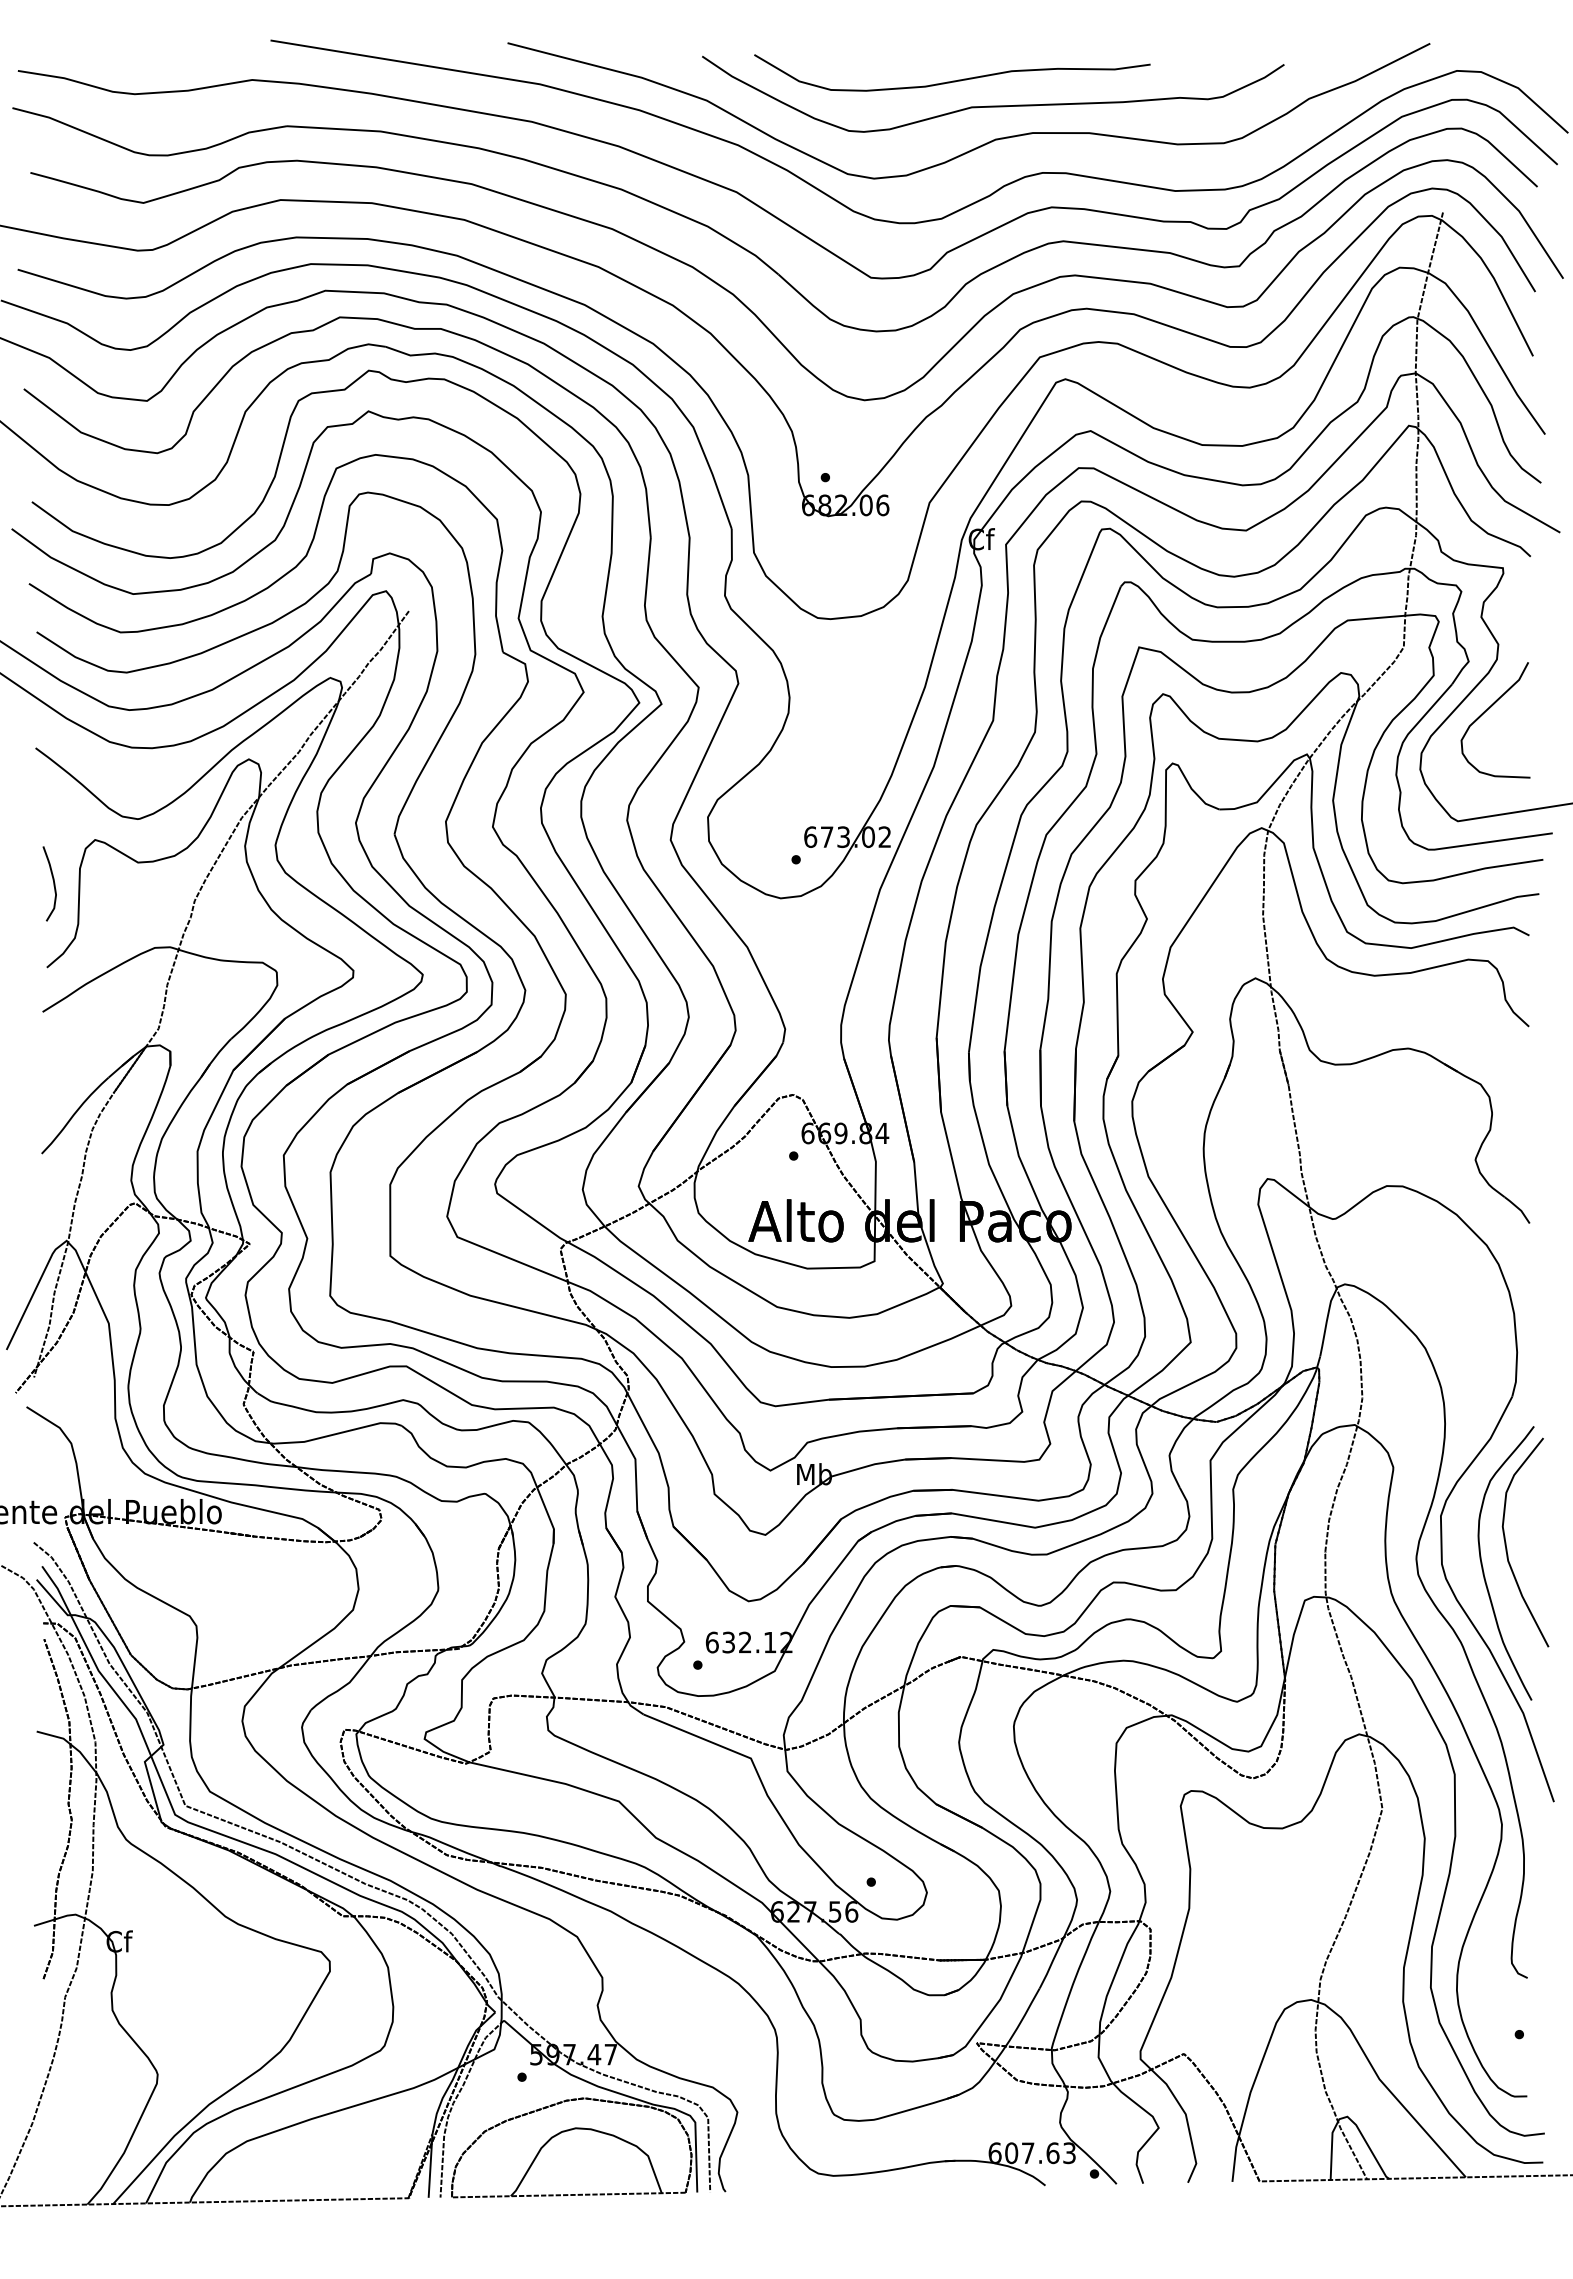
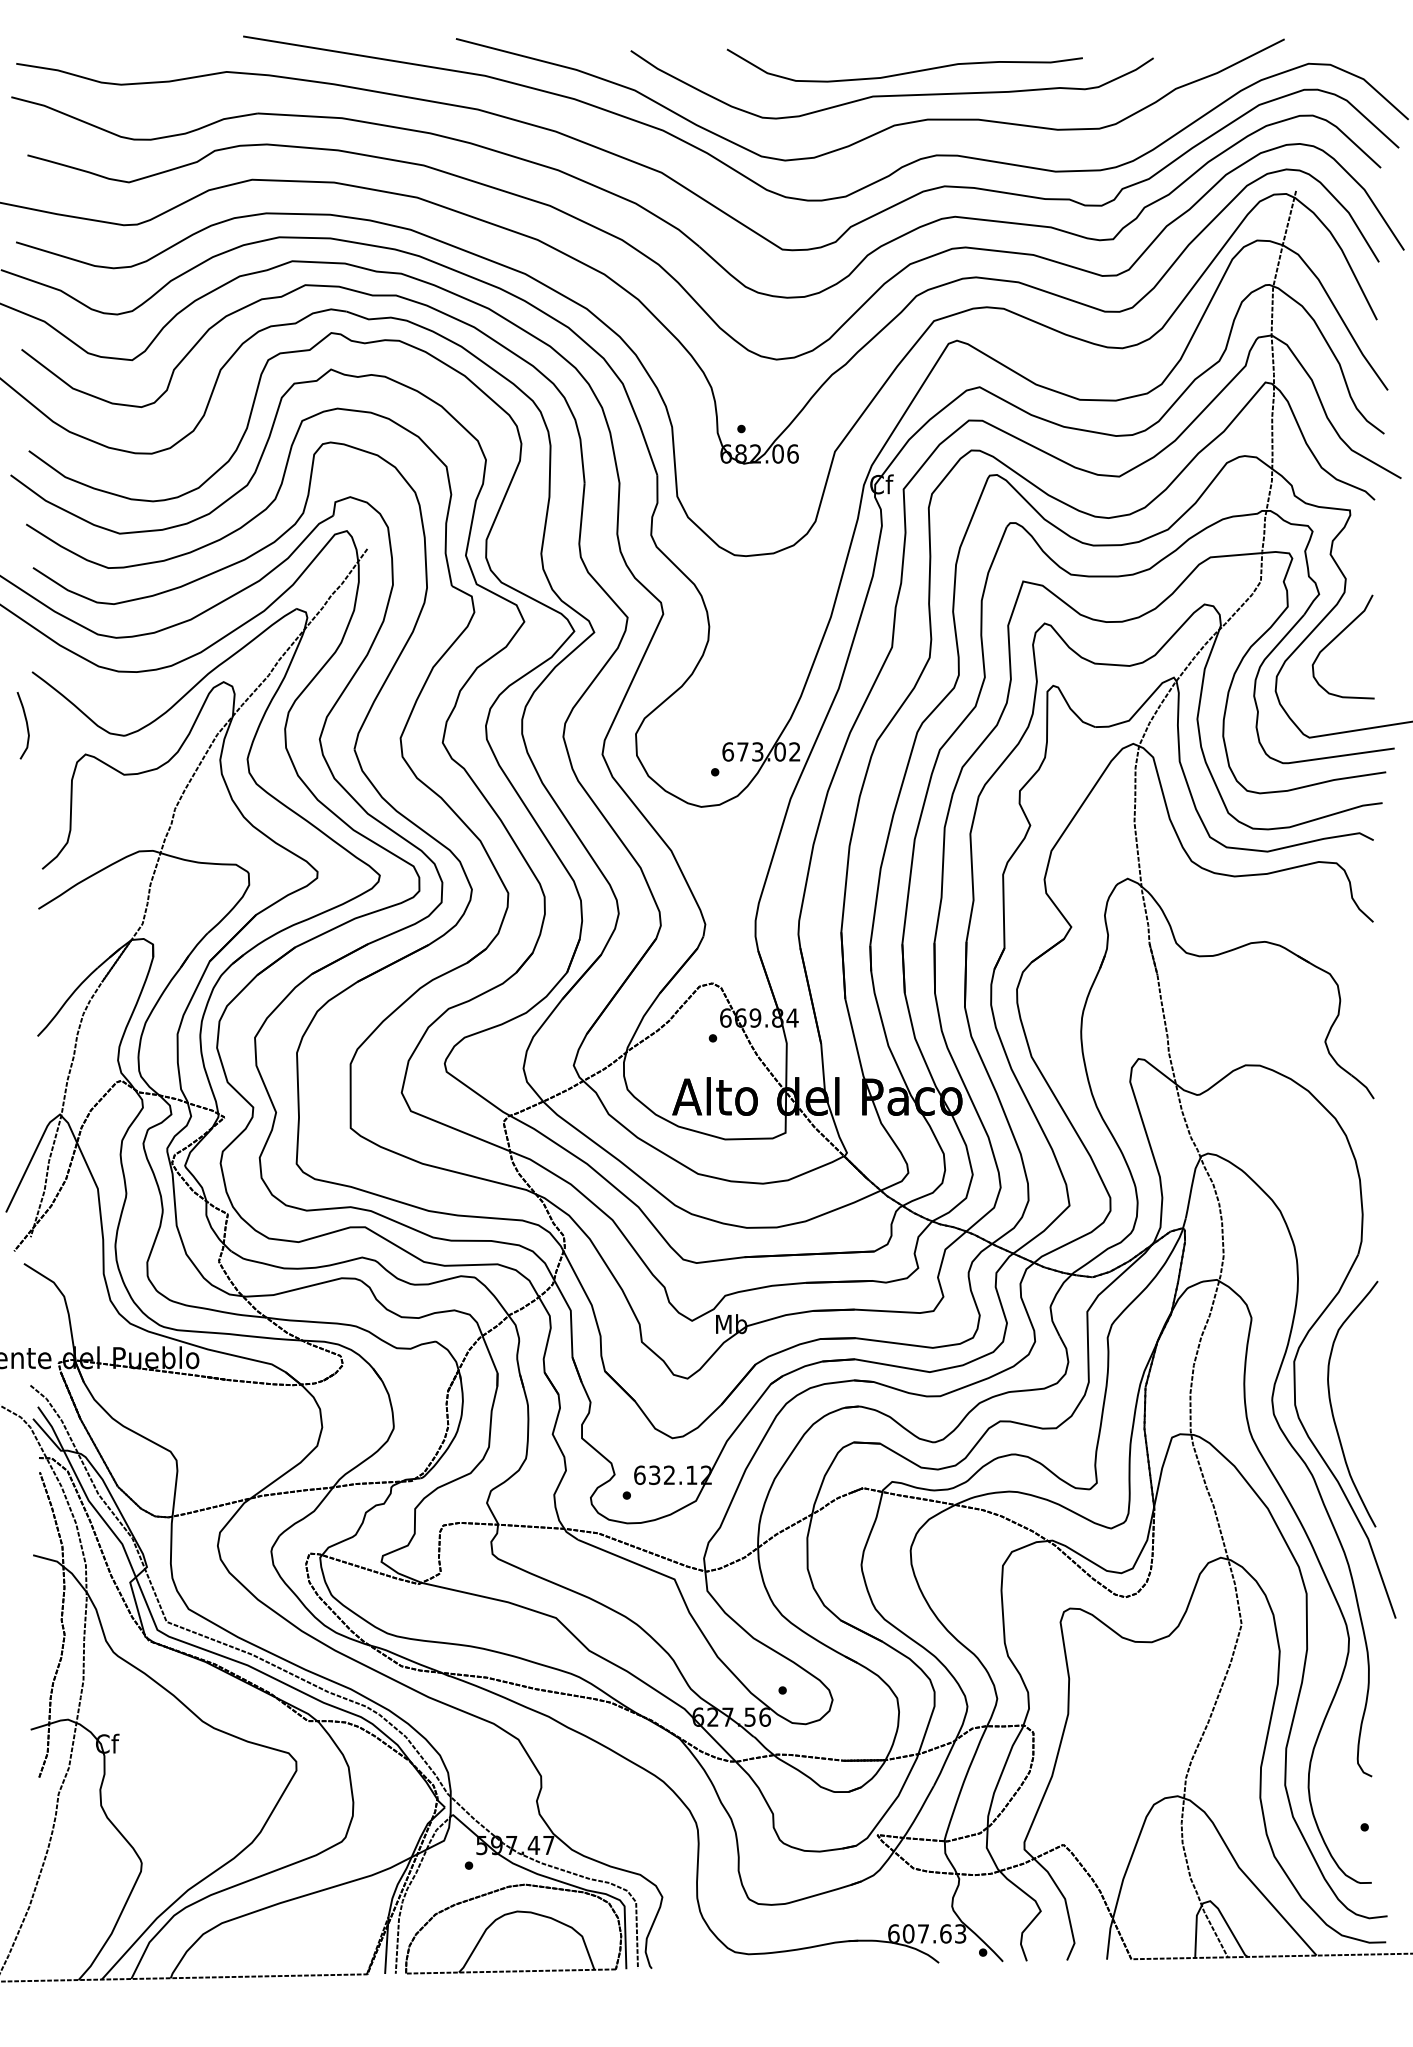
curve: (952, 80) -> (904, 72), moved
curve: (53, 883) -> (26, 725), moved
curve: (1507, 1548) -> (1354, 1390), removed

